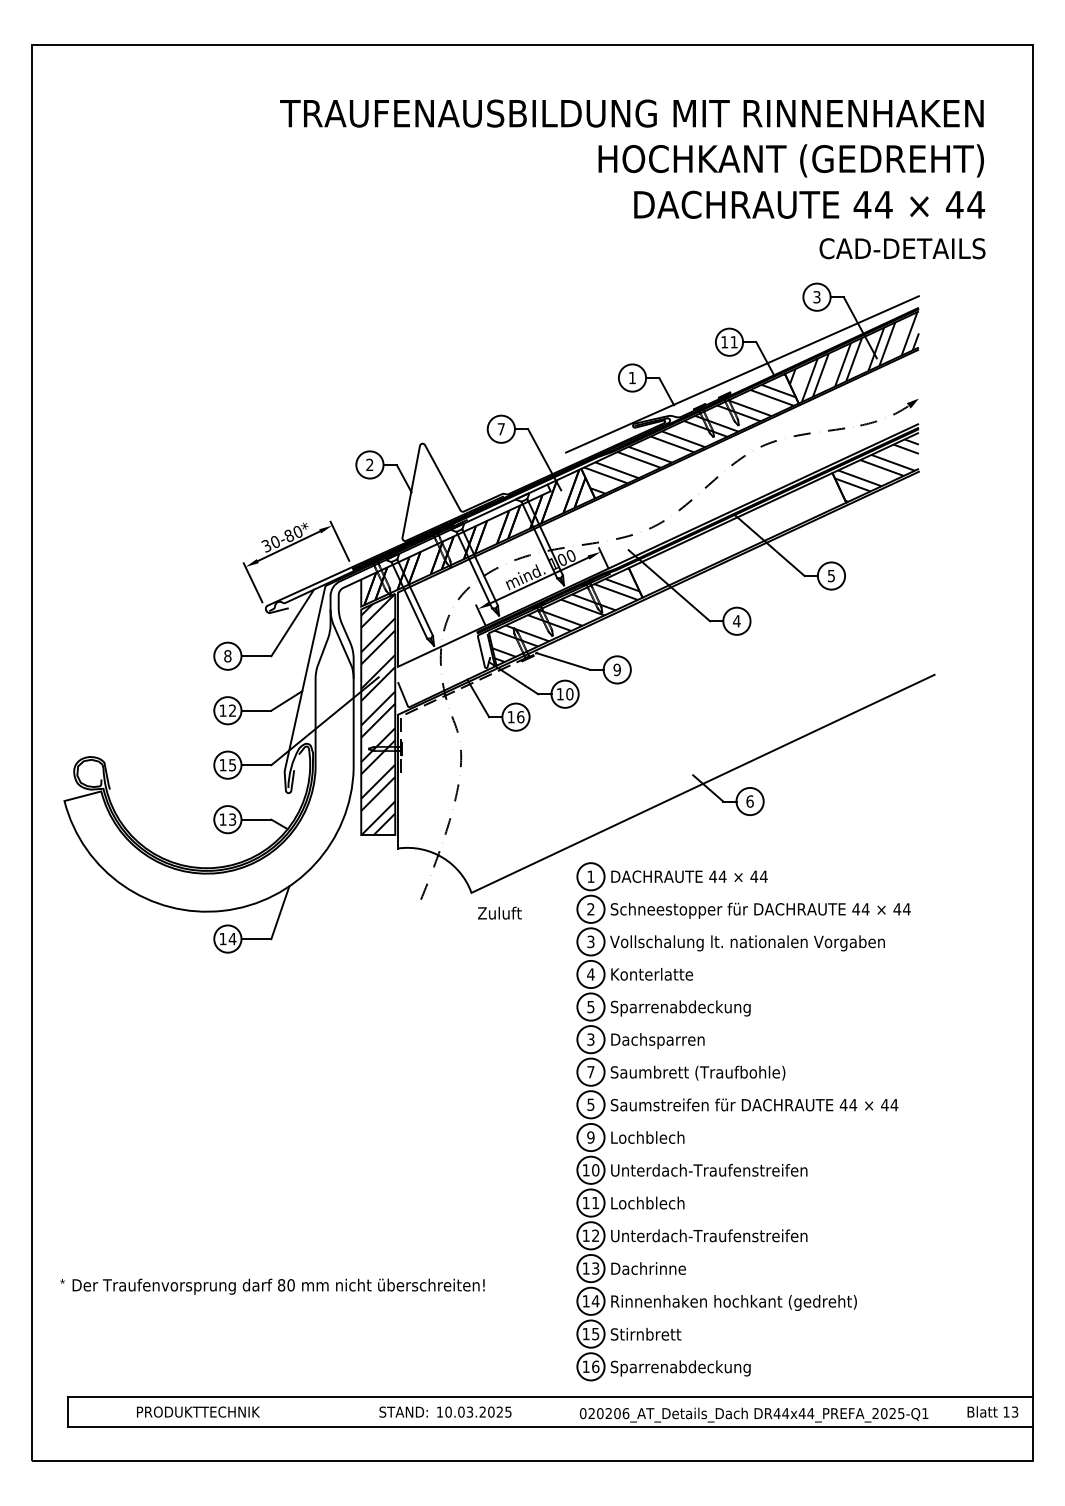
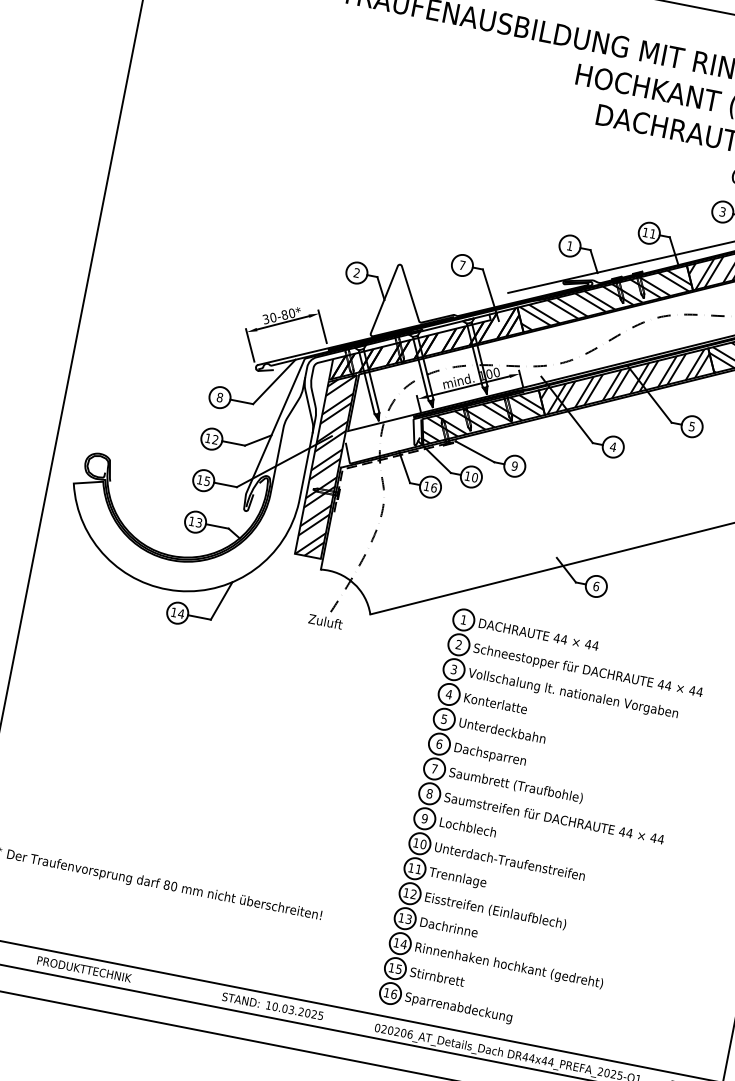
hatch: (739, 535) -> (628, 382), added
text: (499, 912) -> (325, 621), moved
text: (680, 1008) -> (512, 733), Sparrenabdeckung -> Unterdeckbahn
text: (590, 1039) -> (439, 743), 3 -> 6
text: (590, 1104) -> (429, 793), 5 -> 8
text: (646, 1204) -> (457, 878), Lochblech -> Trennlage
text: (709, 1236) -> (500, 911), Unterdach-Traufenstreifen -> Eisstreifen (Einlaufblech)

